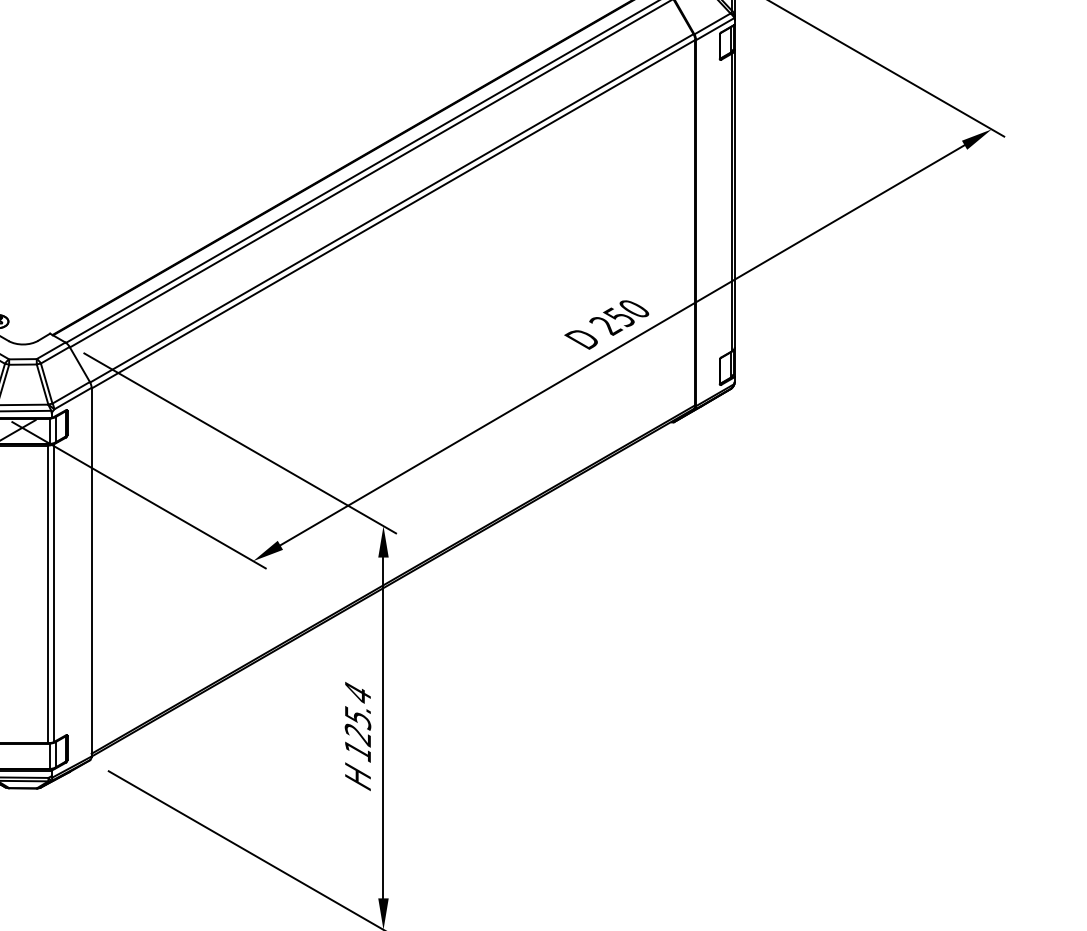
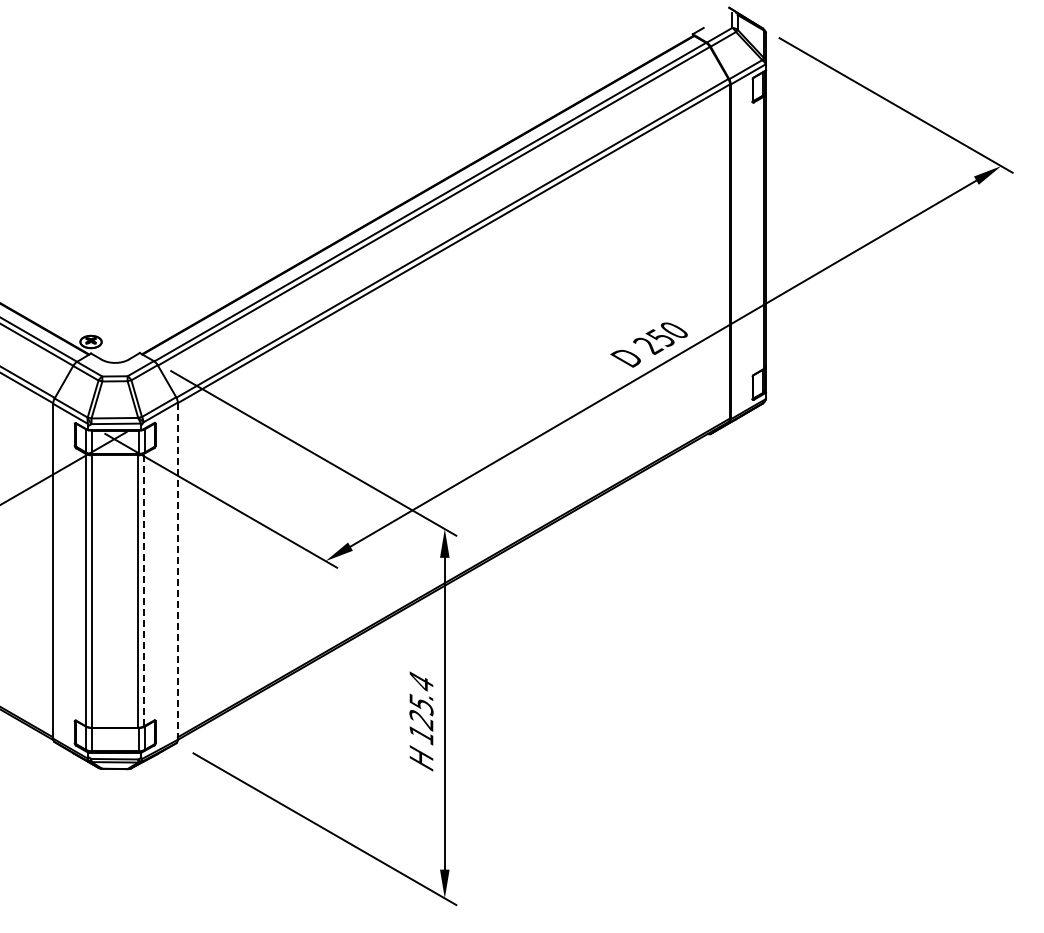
line: (91, 572) -> (177, 571), solid -> dashed
line: (54, 592) -> (143, 589), solid -> dashed

